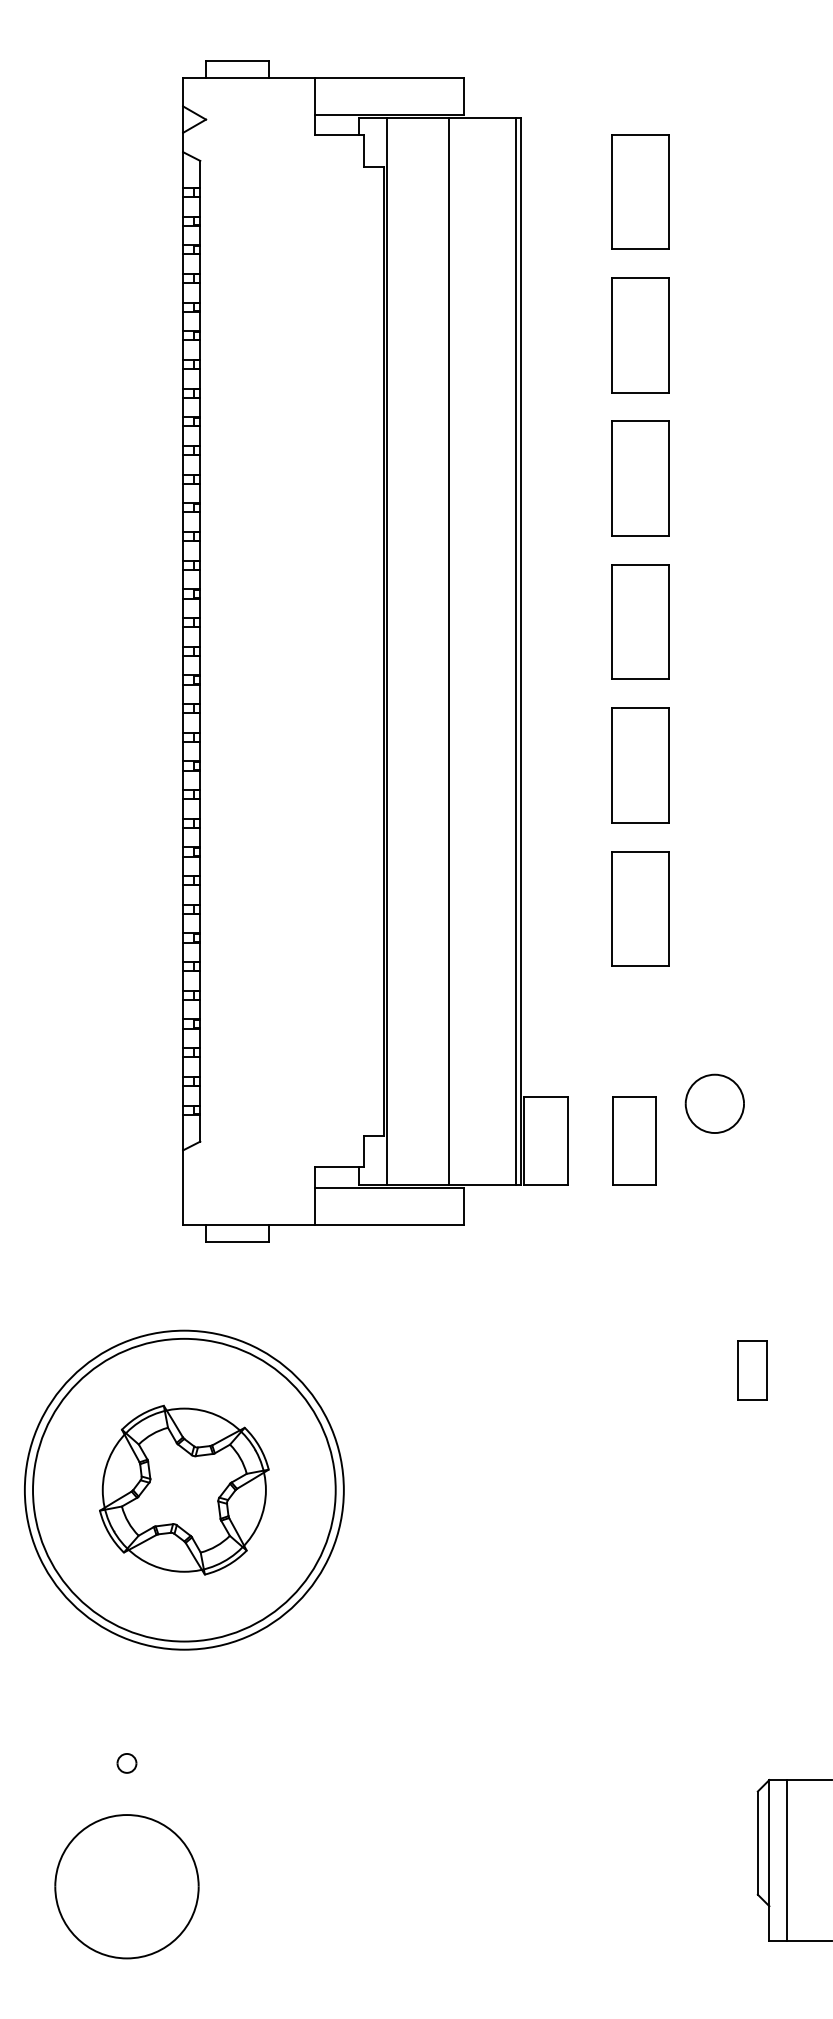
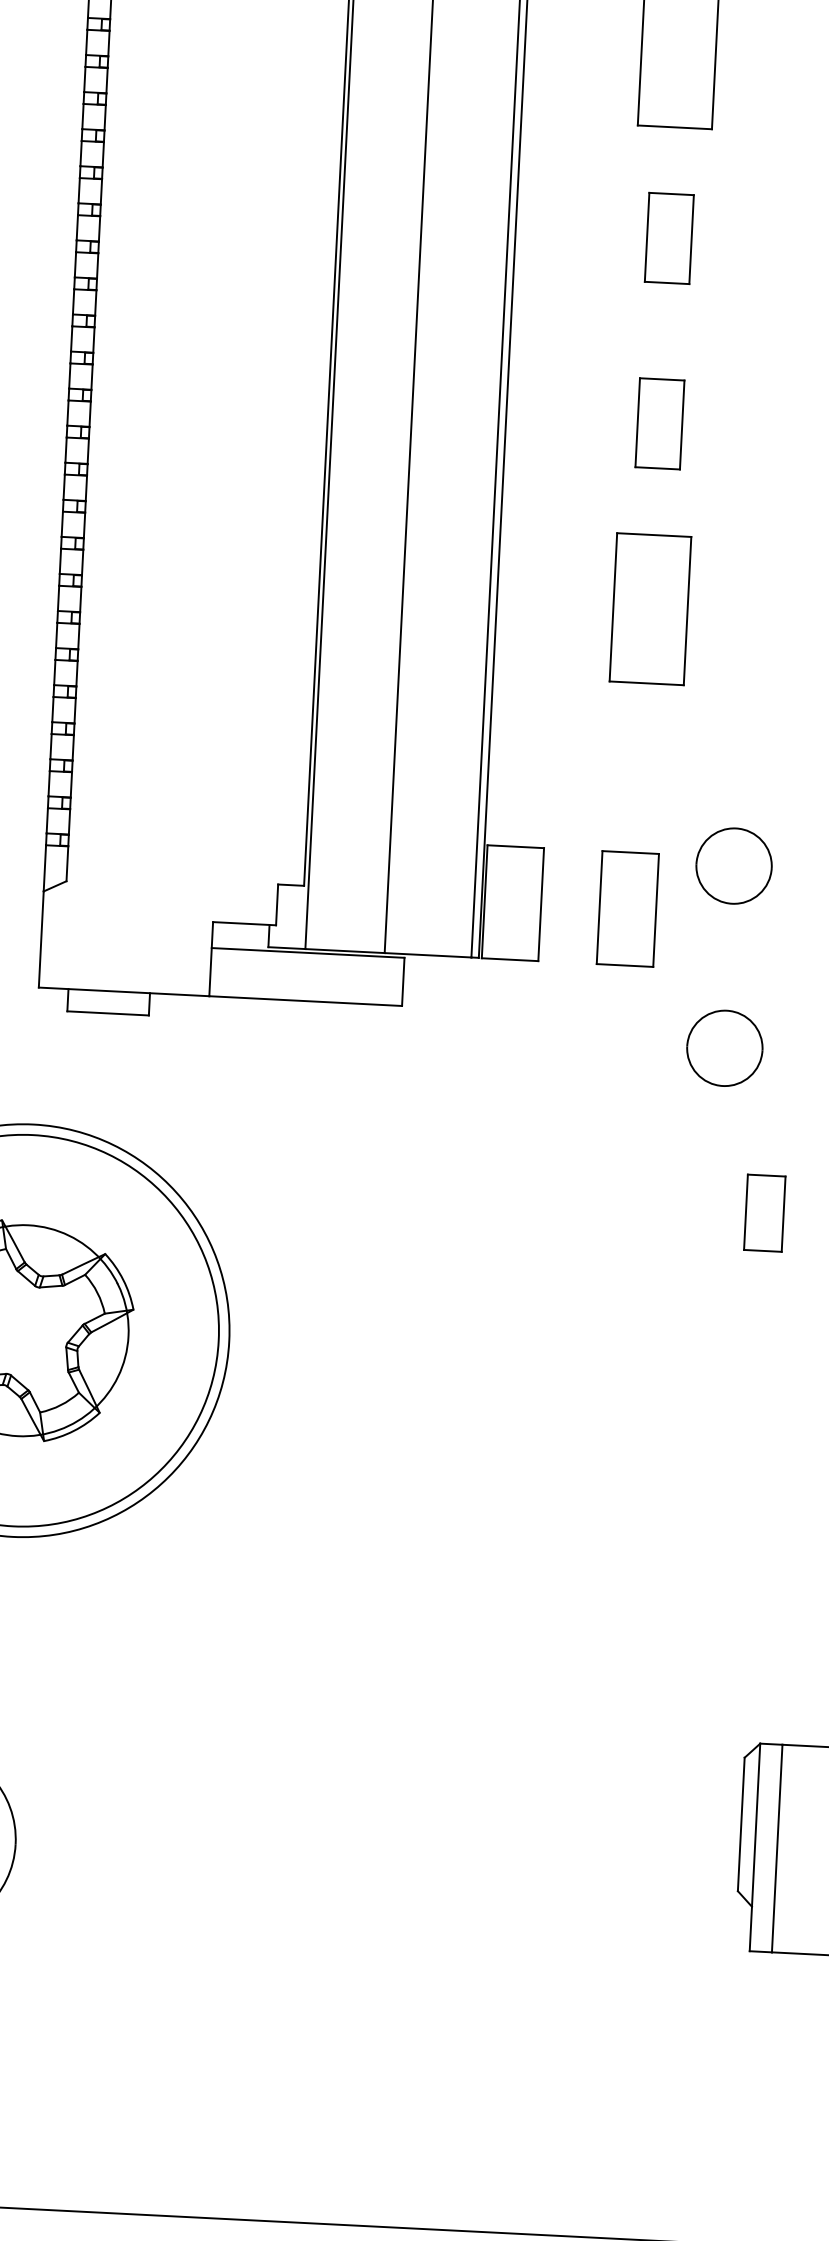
part: (640, 621) -> (669, 237), size x0.6
part: (640, 765) -> (660, 423), size x0.6
part: (714, 1244) -> (724, 1047), added

